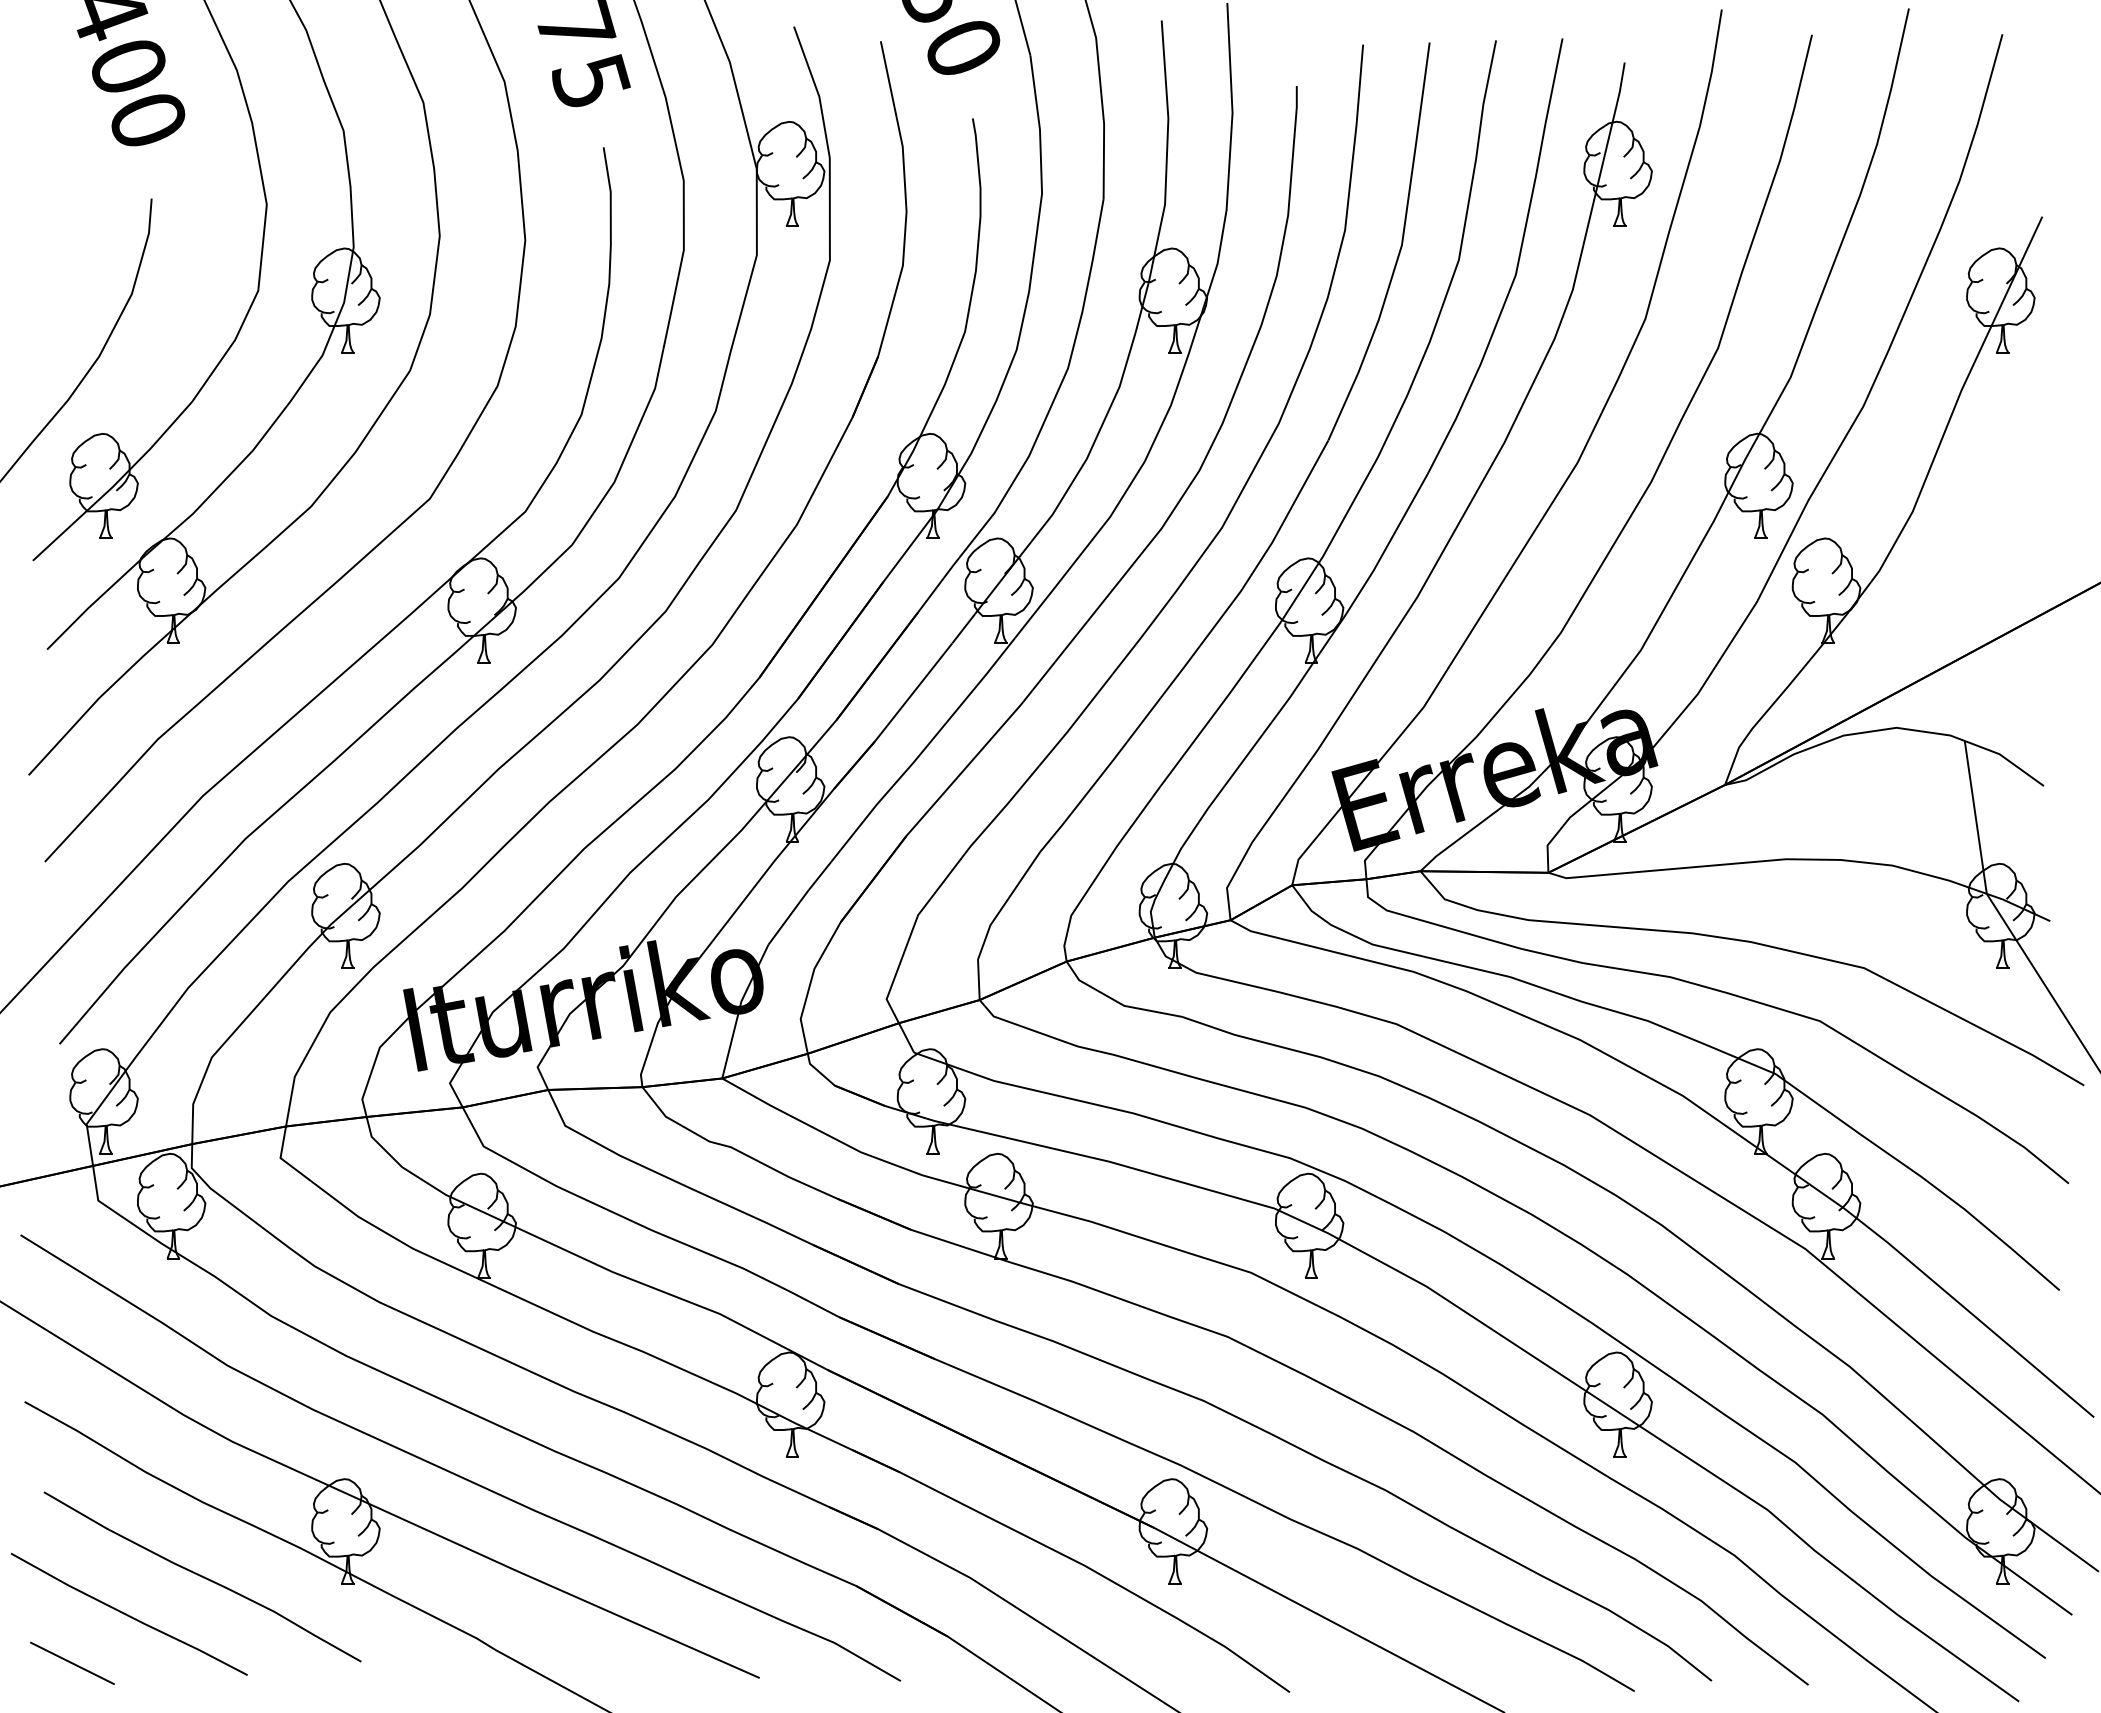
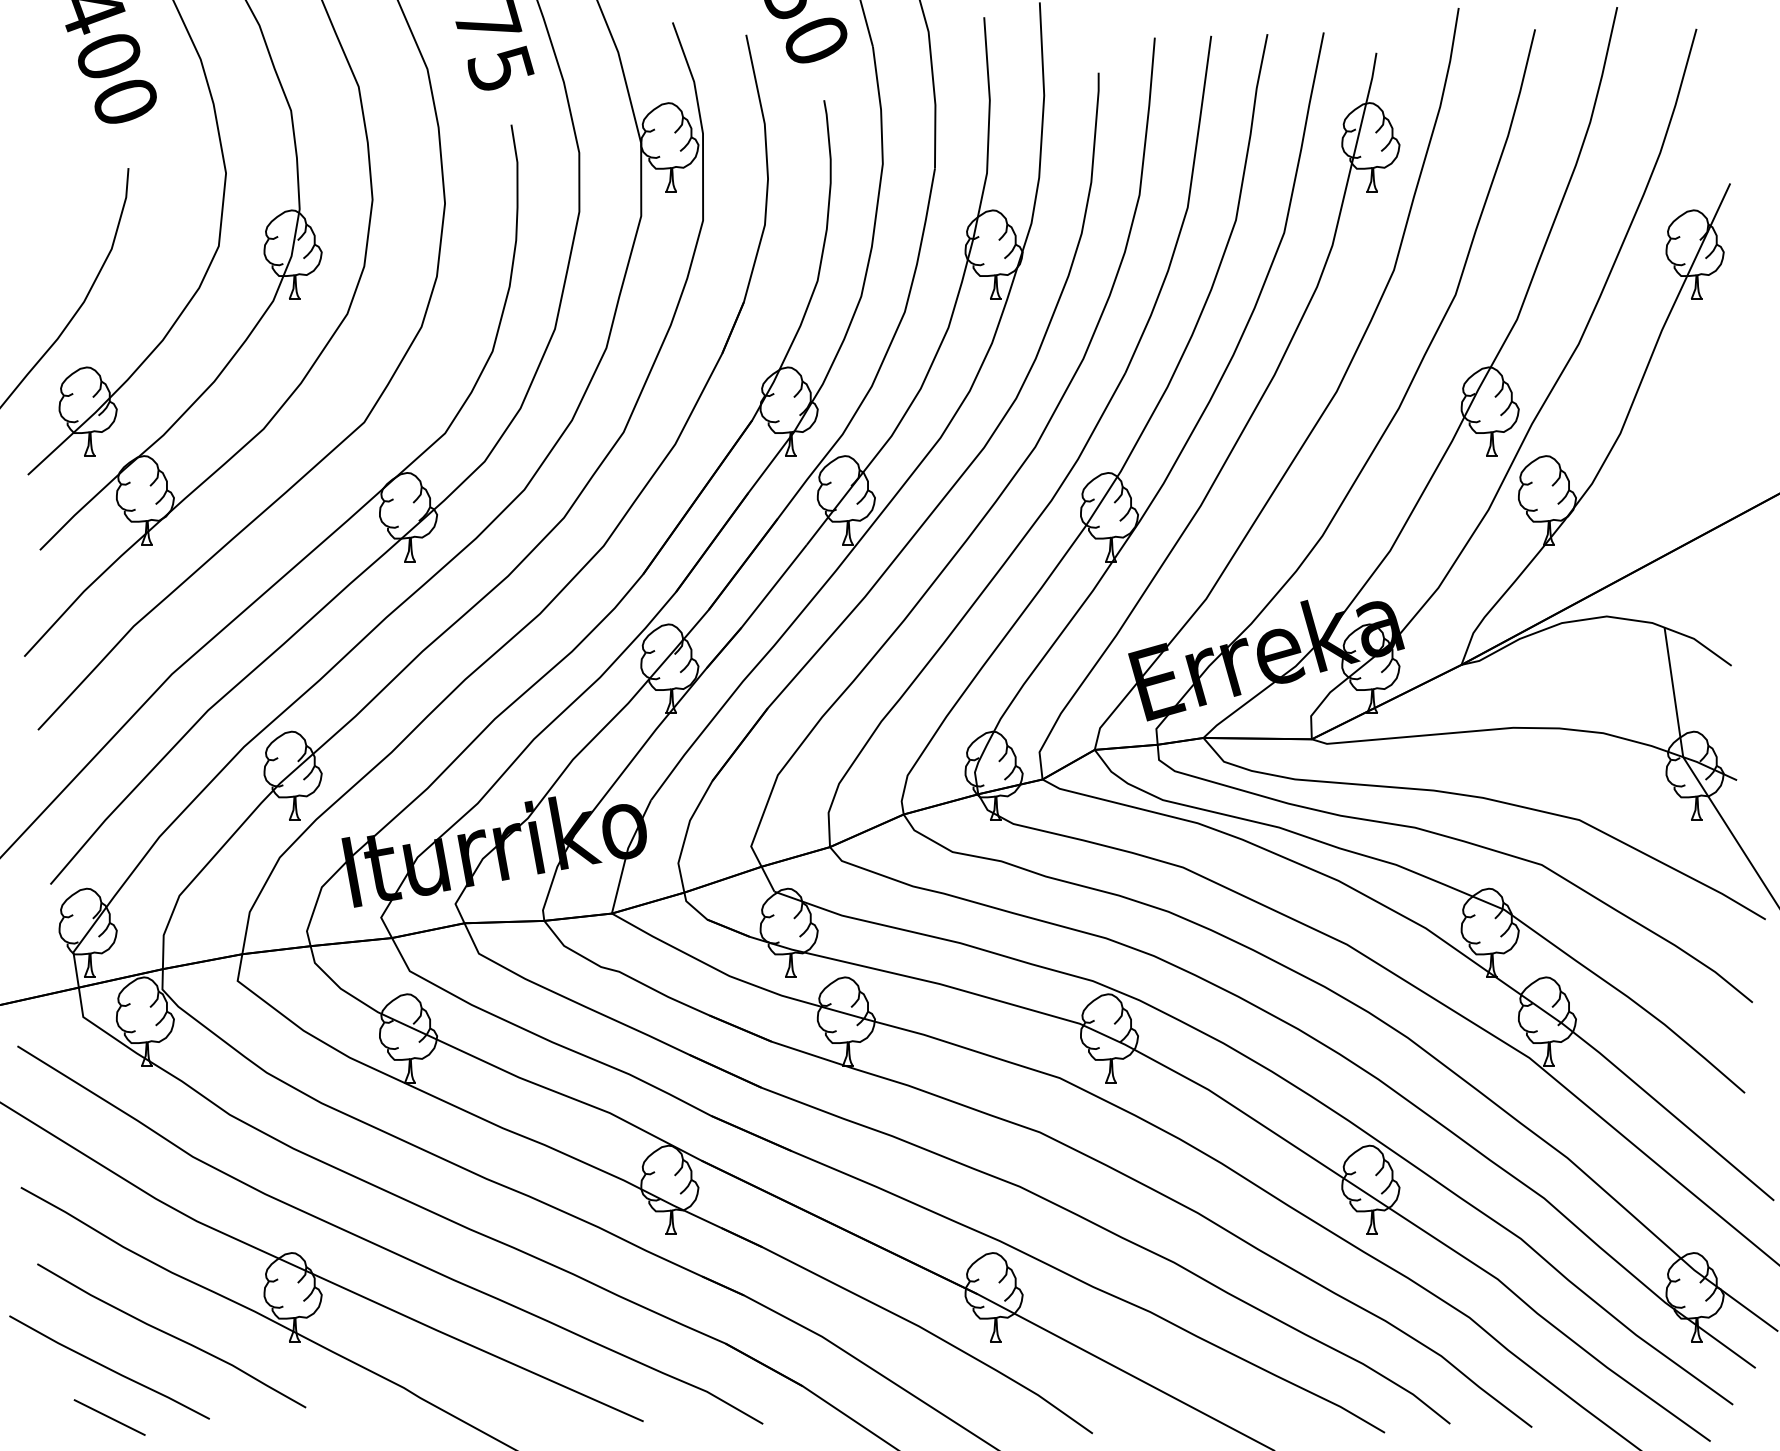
line: (72, 1662) -> (109, 1416), moved

